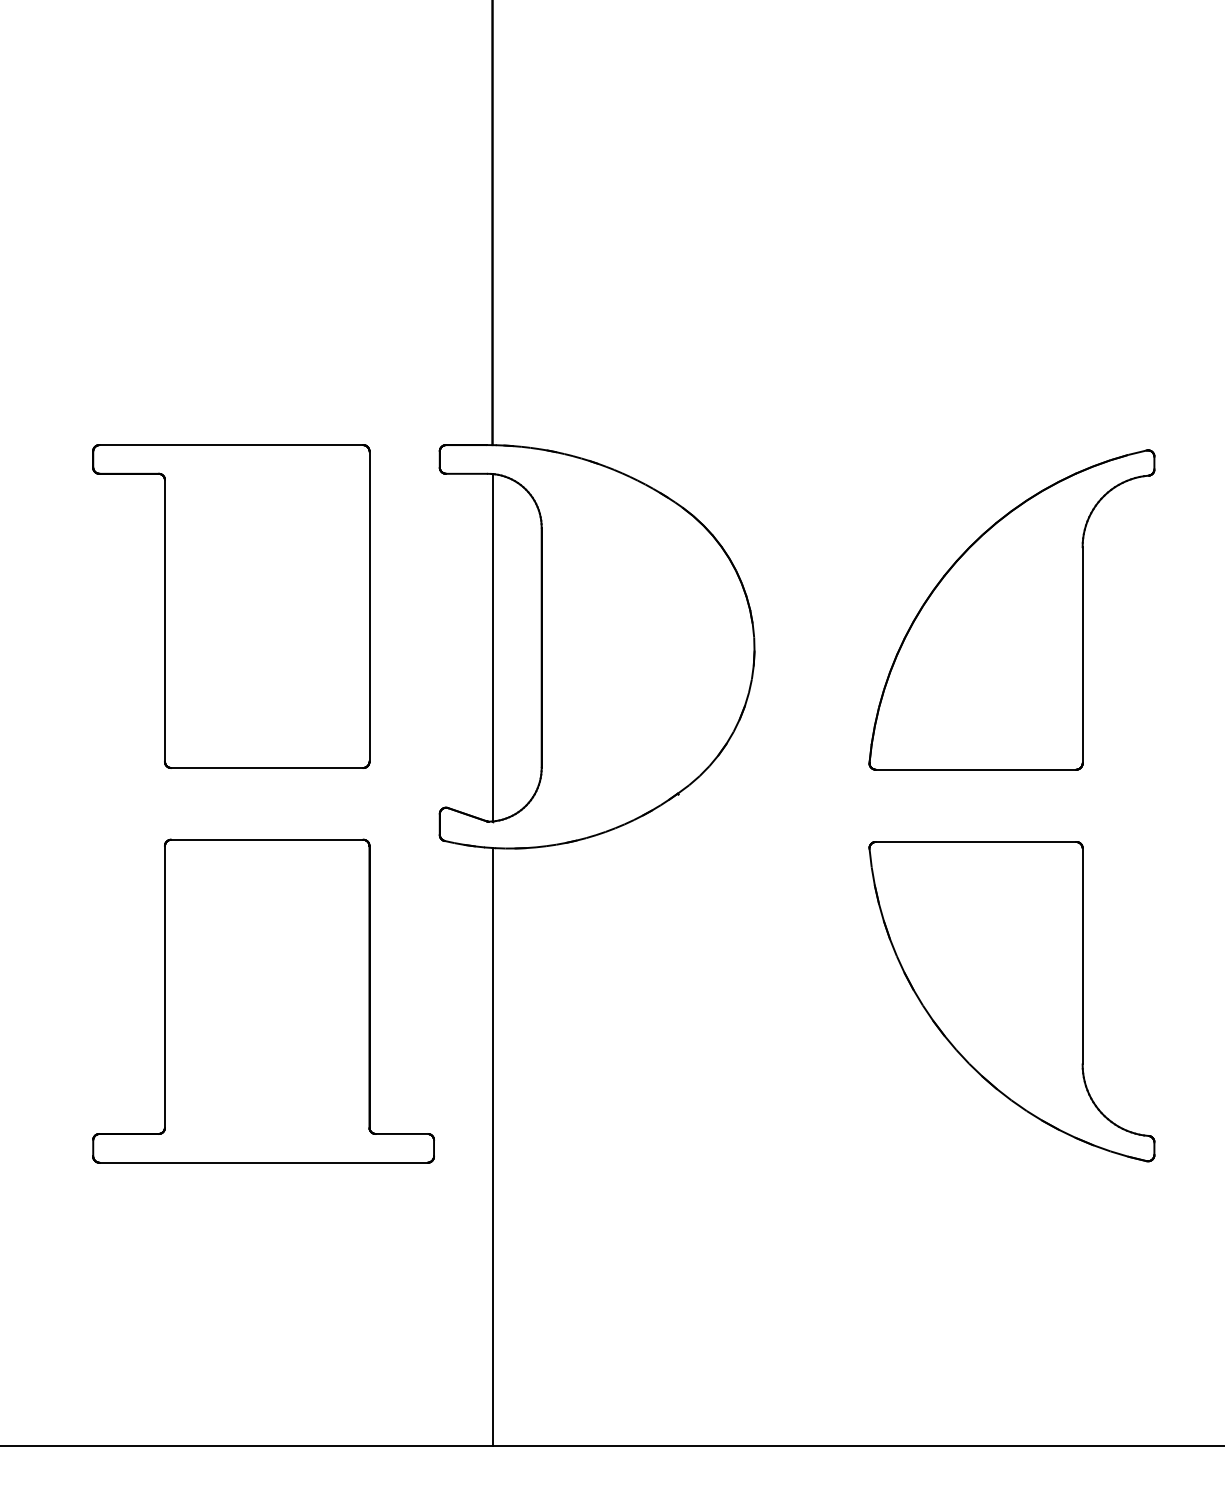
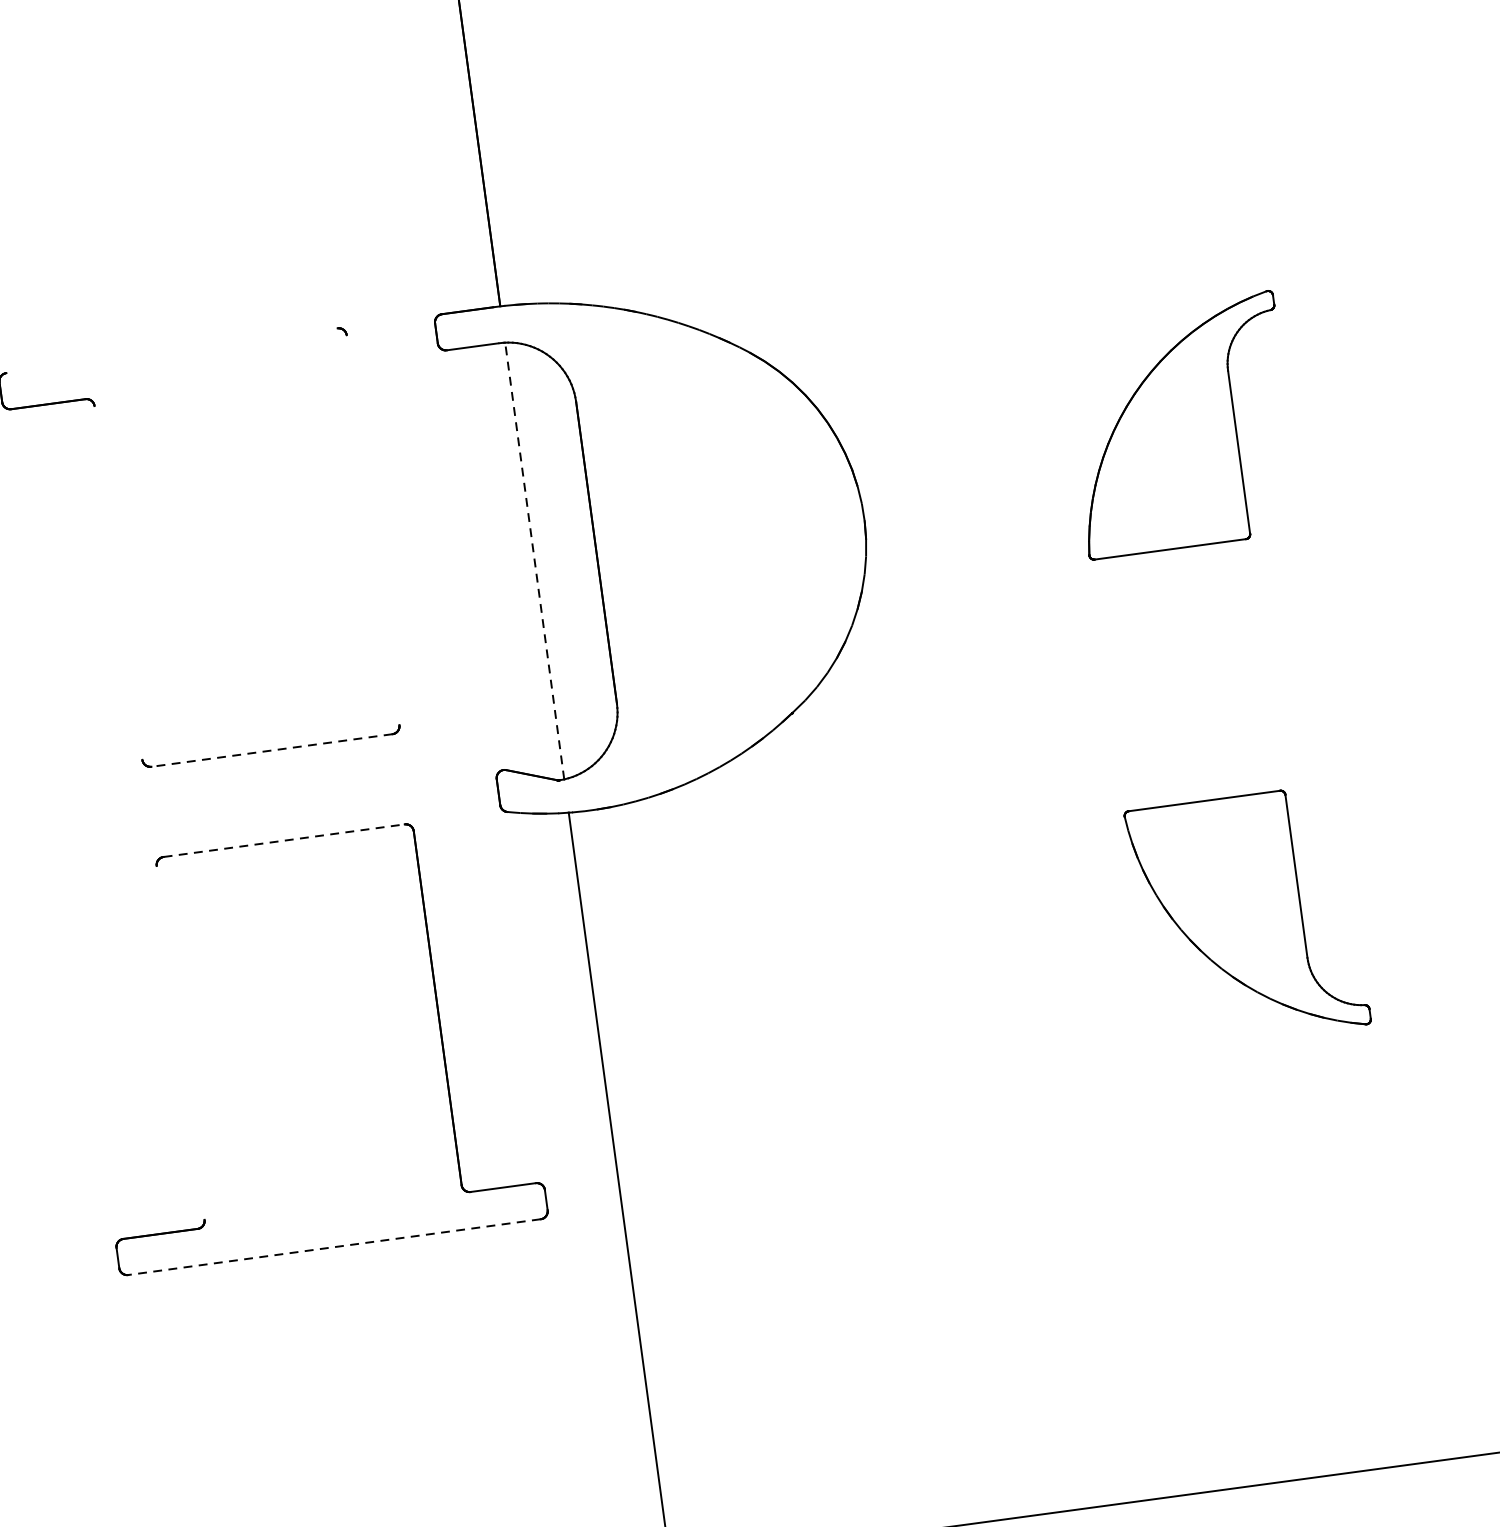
line: (231, 445) -> (172, 351), removed
line: (369, 606) -> (373, 530), removed
part: (1011, 609) -> (1180, 424), size x0.6
line: (164, 620) -> (117, 582), removed
line: (492, 647) -> (534, 560), solid -> dashed
line: (267, 768) -> (272, 751), solid -> dashed
line: (267, 839) -> (284, 840), solid -> dashed
line: (164, 986) -> (180, 1042), removed
part: (1011, 1001) -> (1247, 917), size x0.6
line: (263, 1162) -> (334, 1246), solid -> dashed

